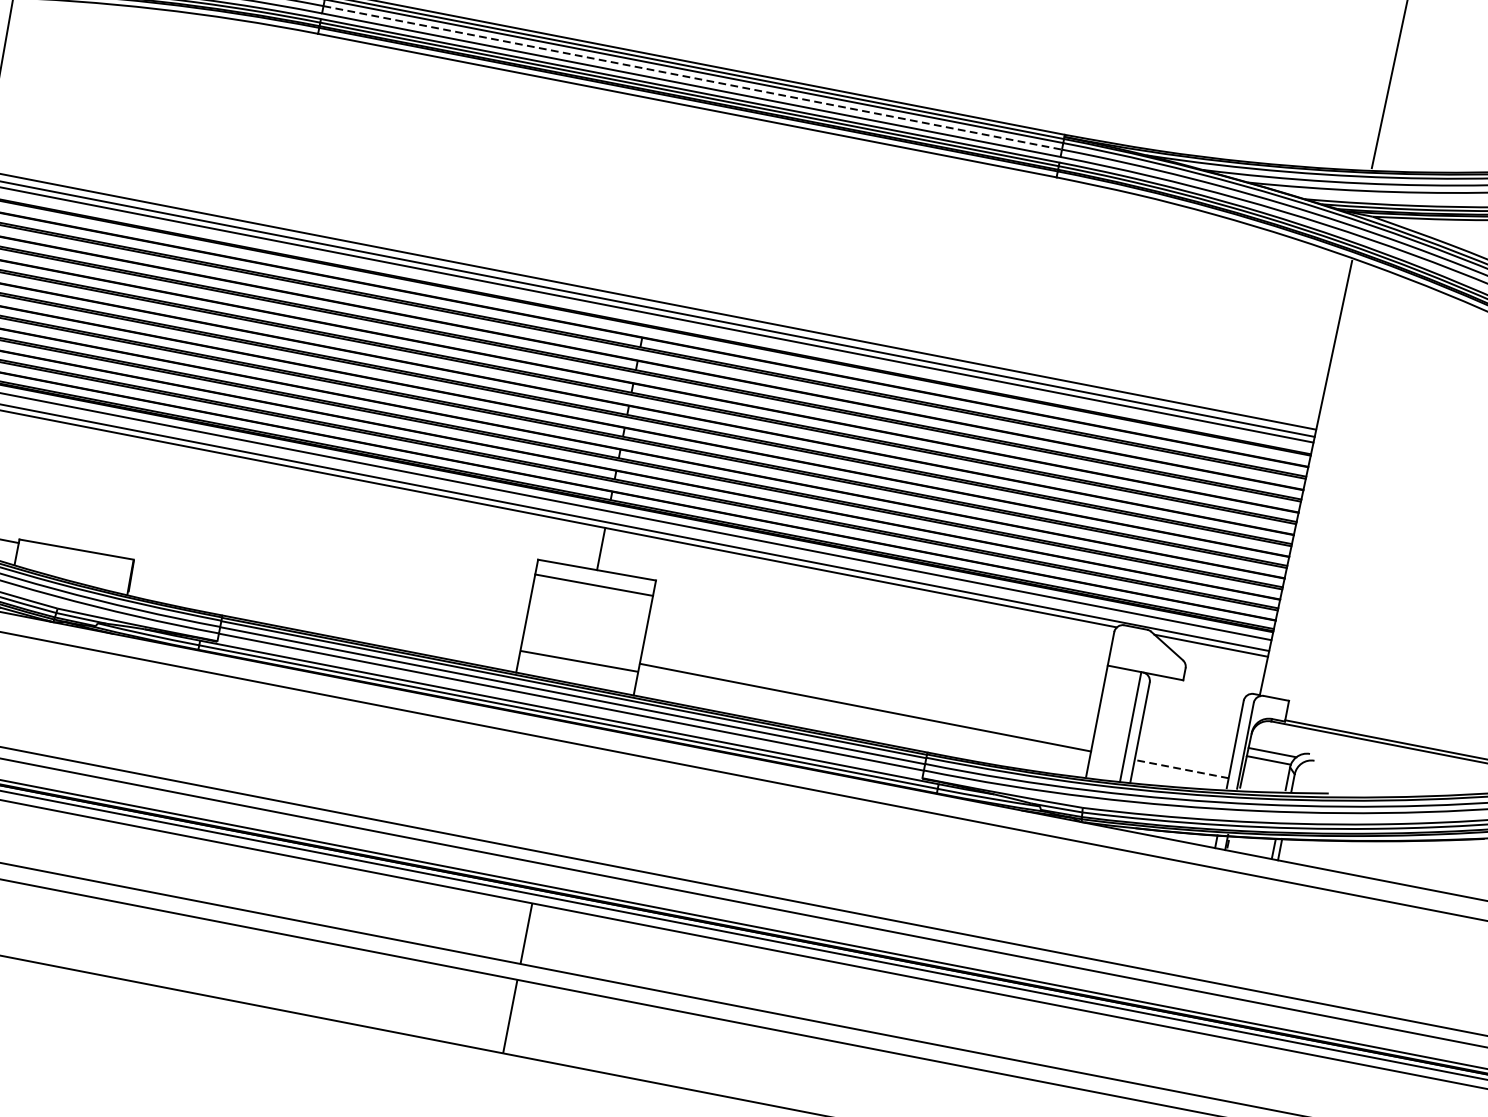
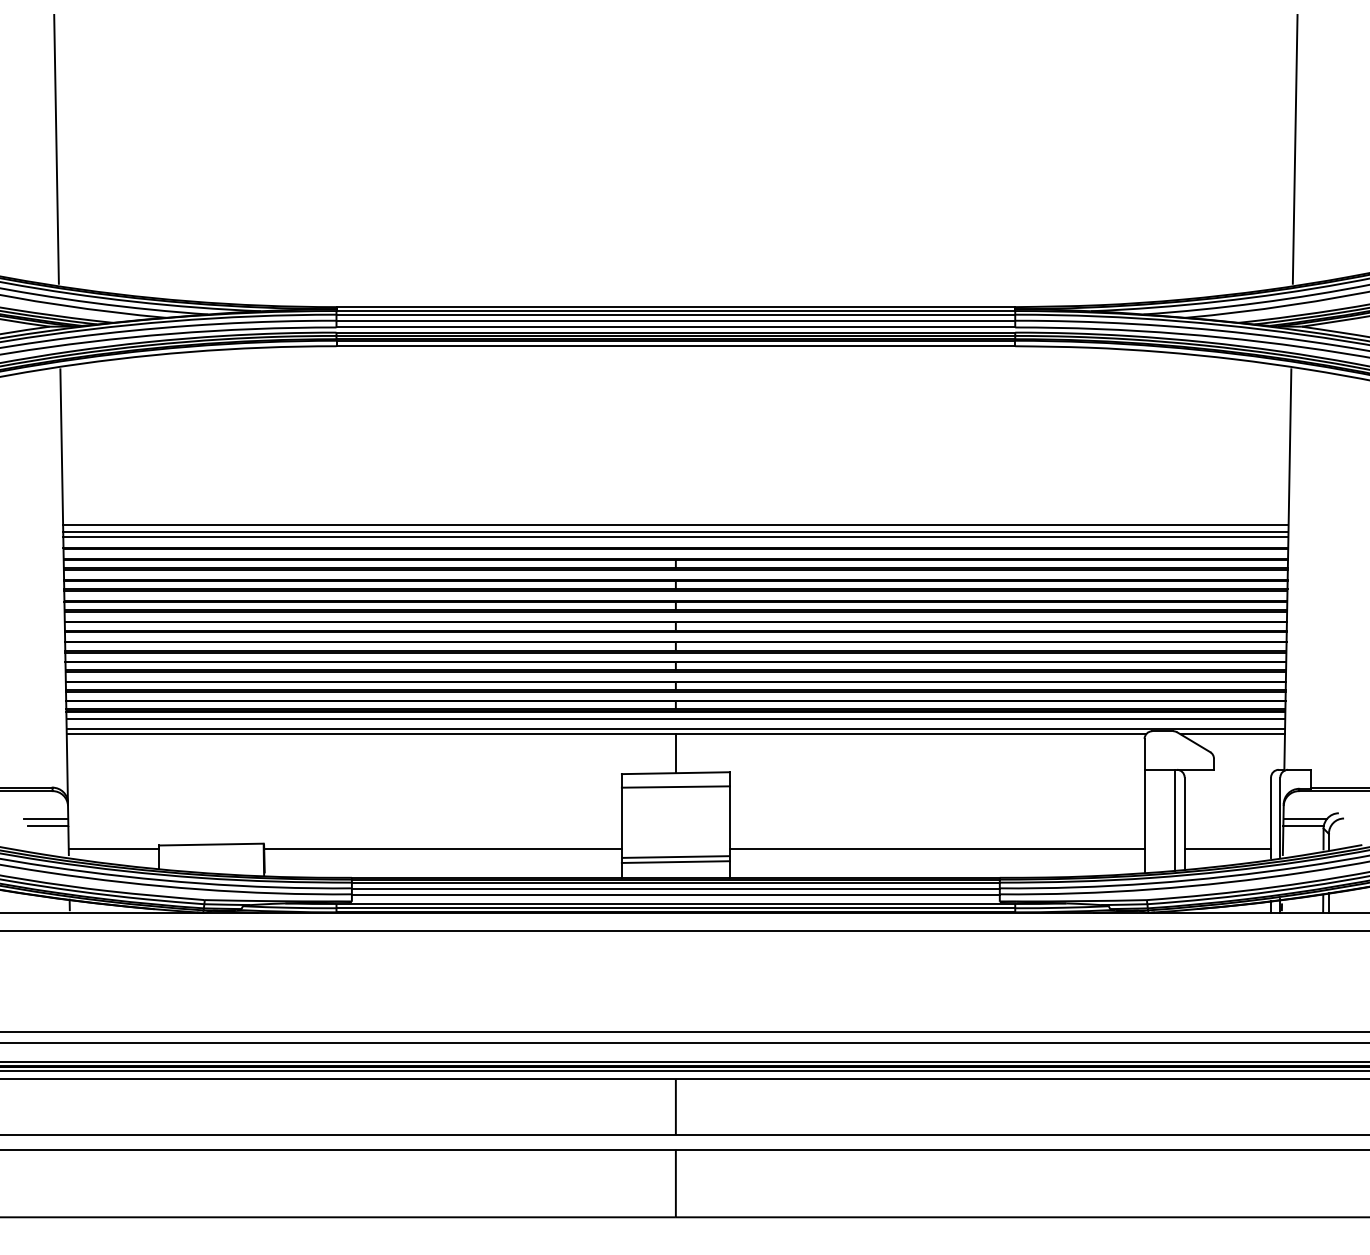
line: (693, 77) -> (676, 320), dashed -> solid
line: (327, 602) -> (442, 848), added
line: (578, 666) -> (675, 861), added
line: (1181, 768) -> (1227, 848), dashed -> solid

